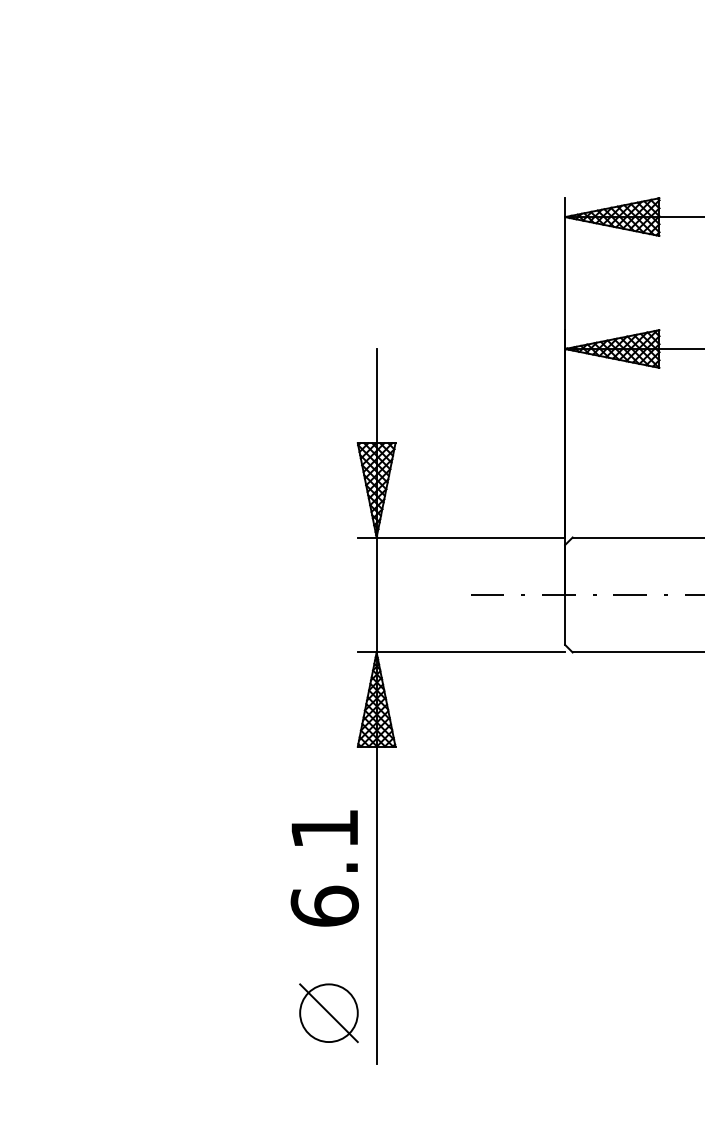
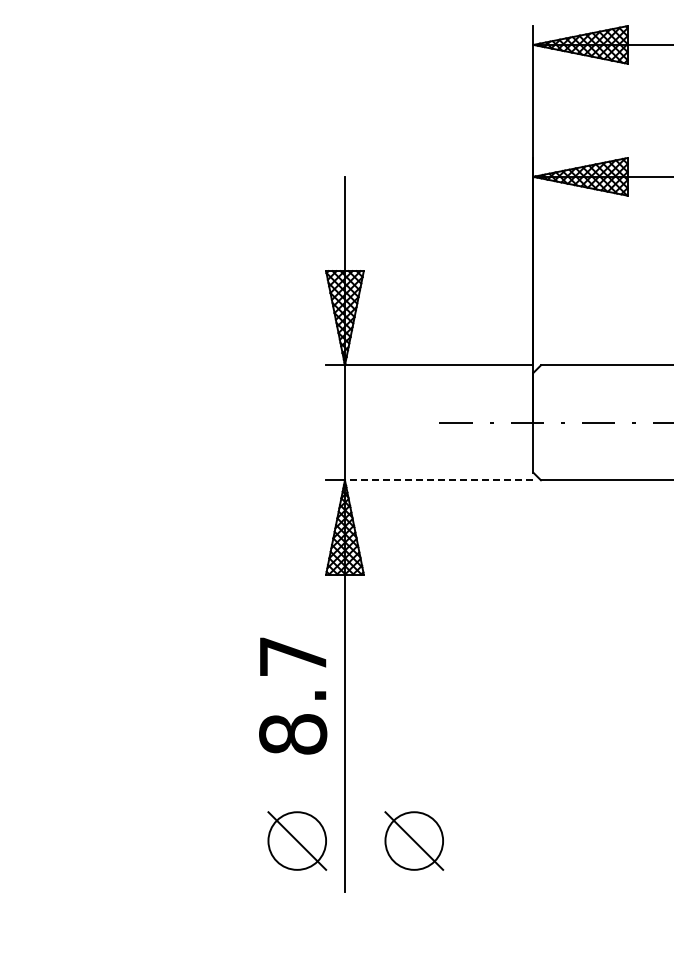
line: (470, 652) -> (438, 480), solid -> dashed
text: (324, 868) -> (292, 696), 6.1 -> 8.7
part: (445, 1013) -> (413, 841), added

